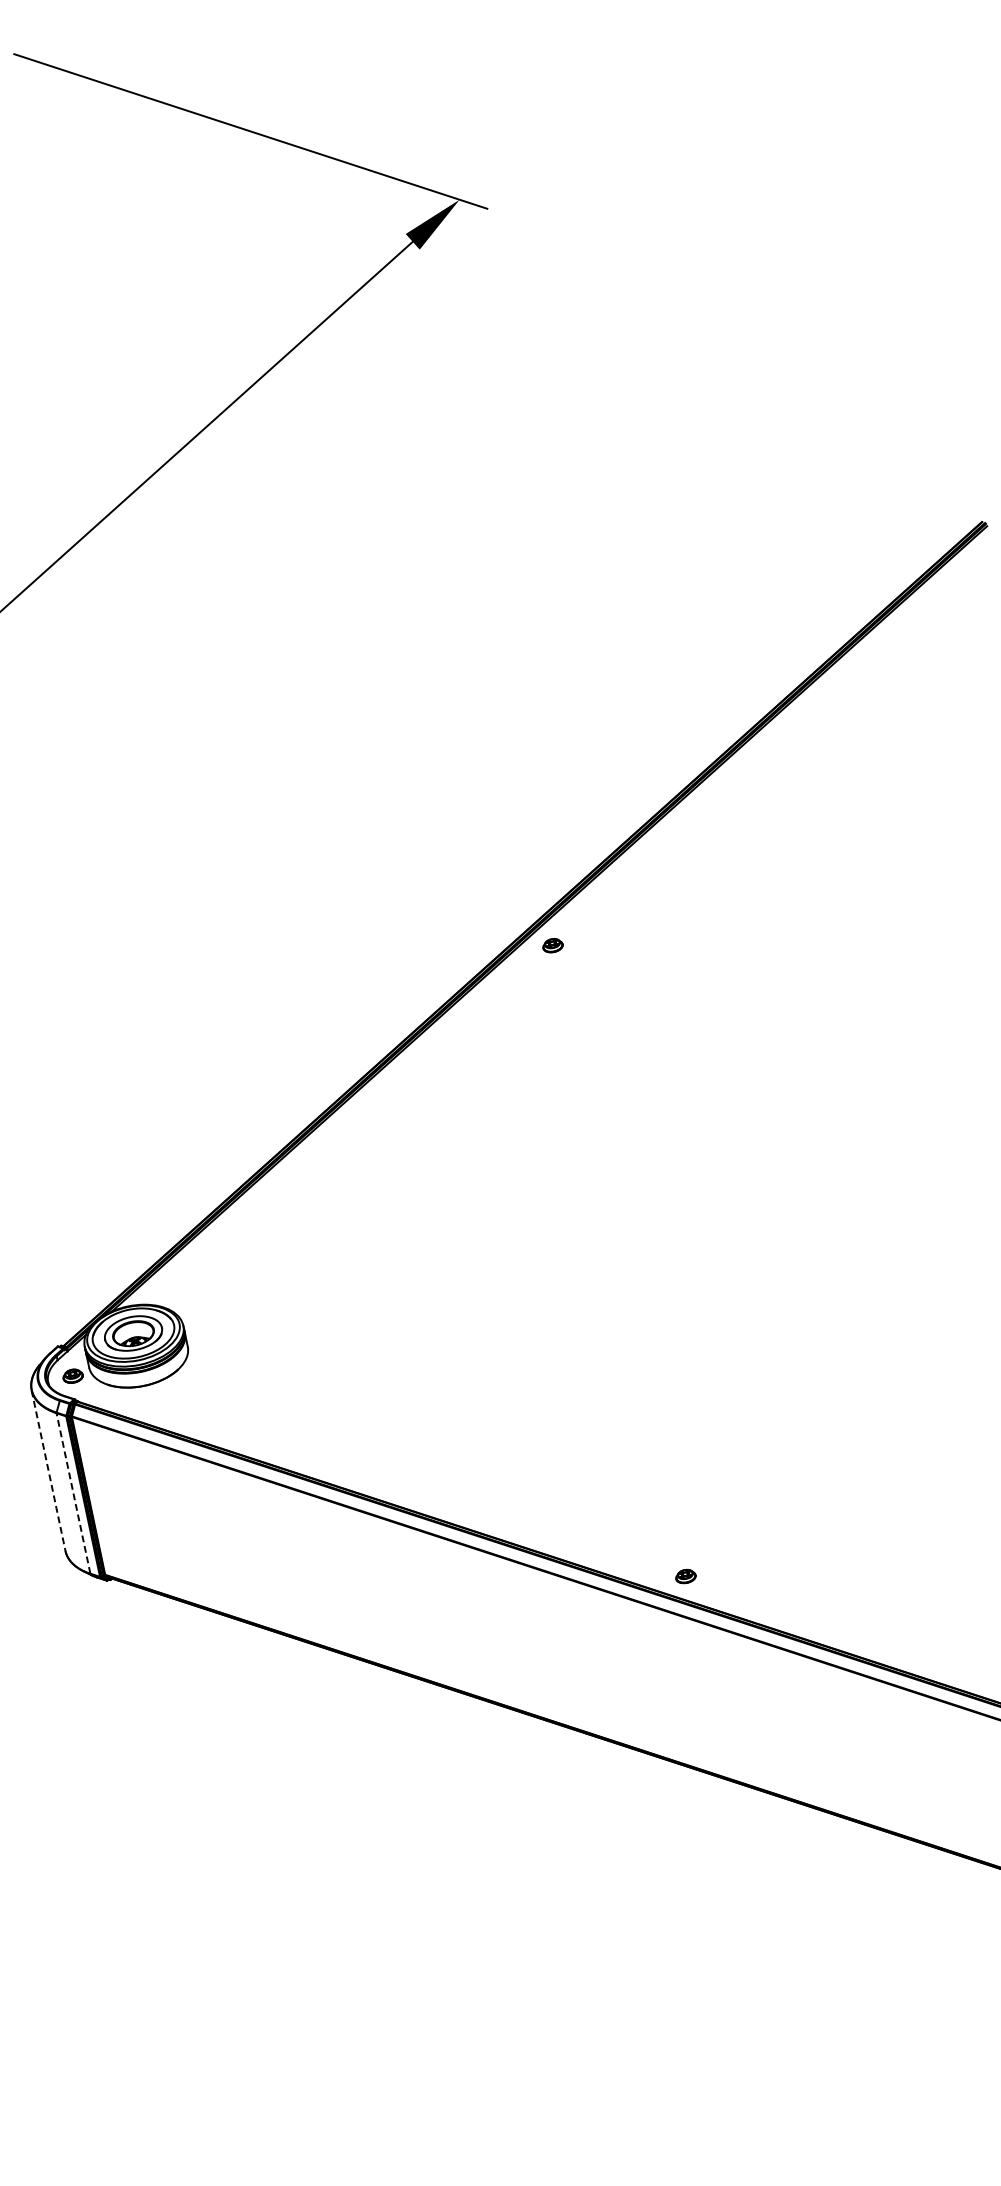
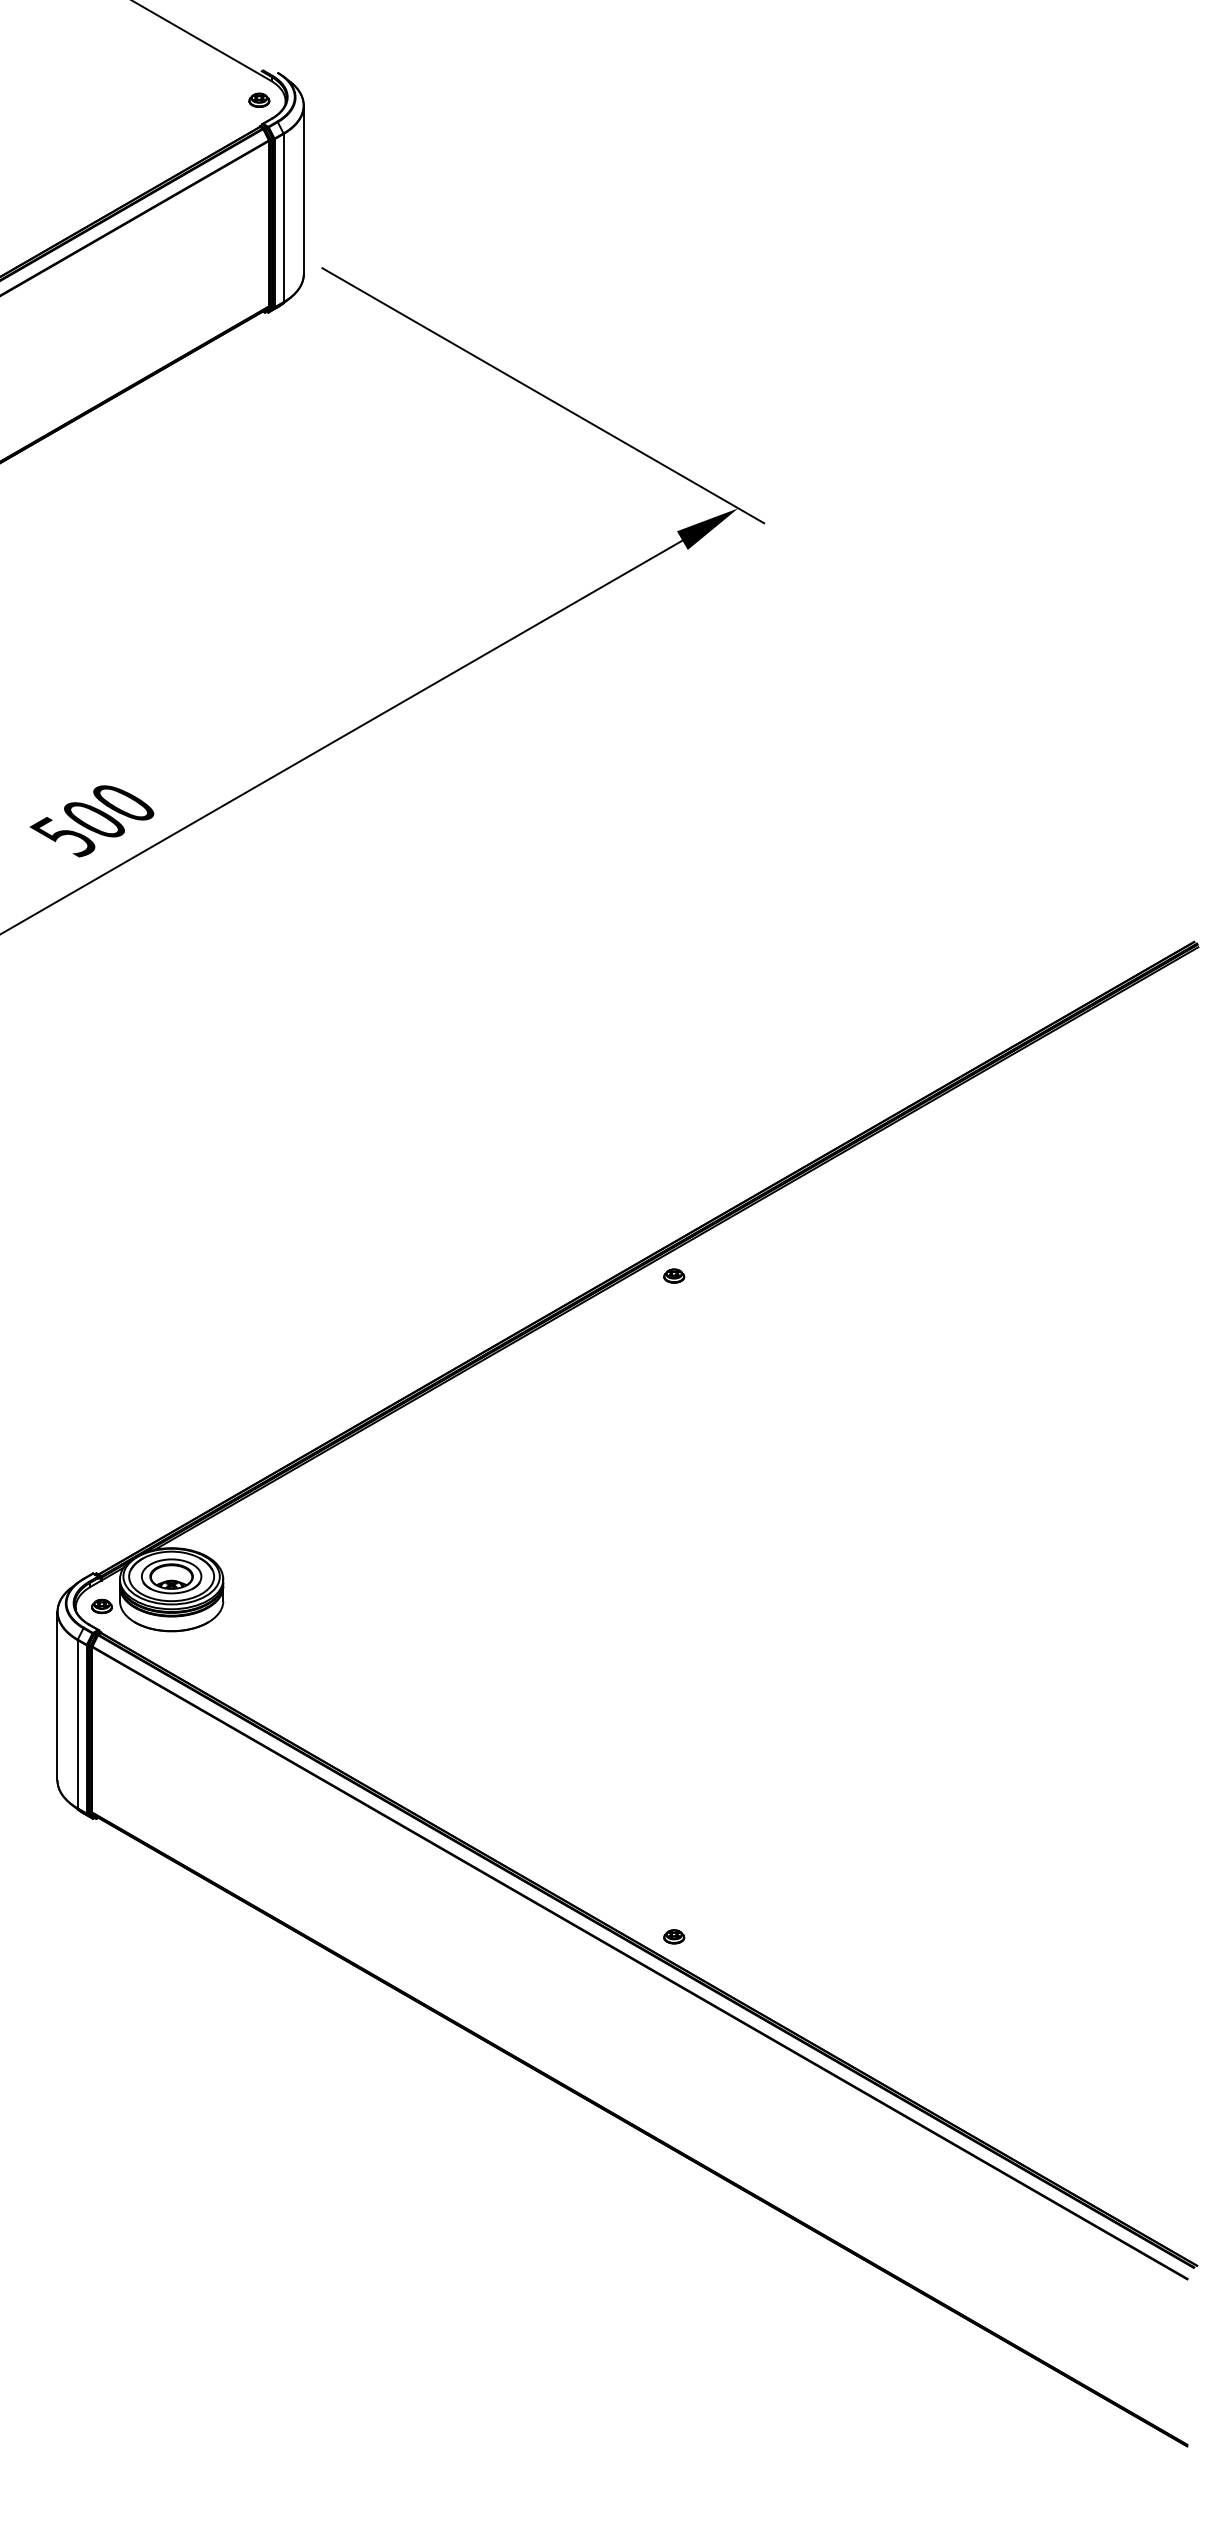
line: (48, 1471) -> (57, 1696), dashed -> solid
line: (73, 1492) -> (77, 1723), dashed -> solid

